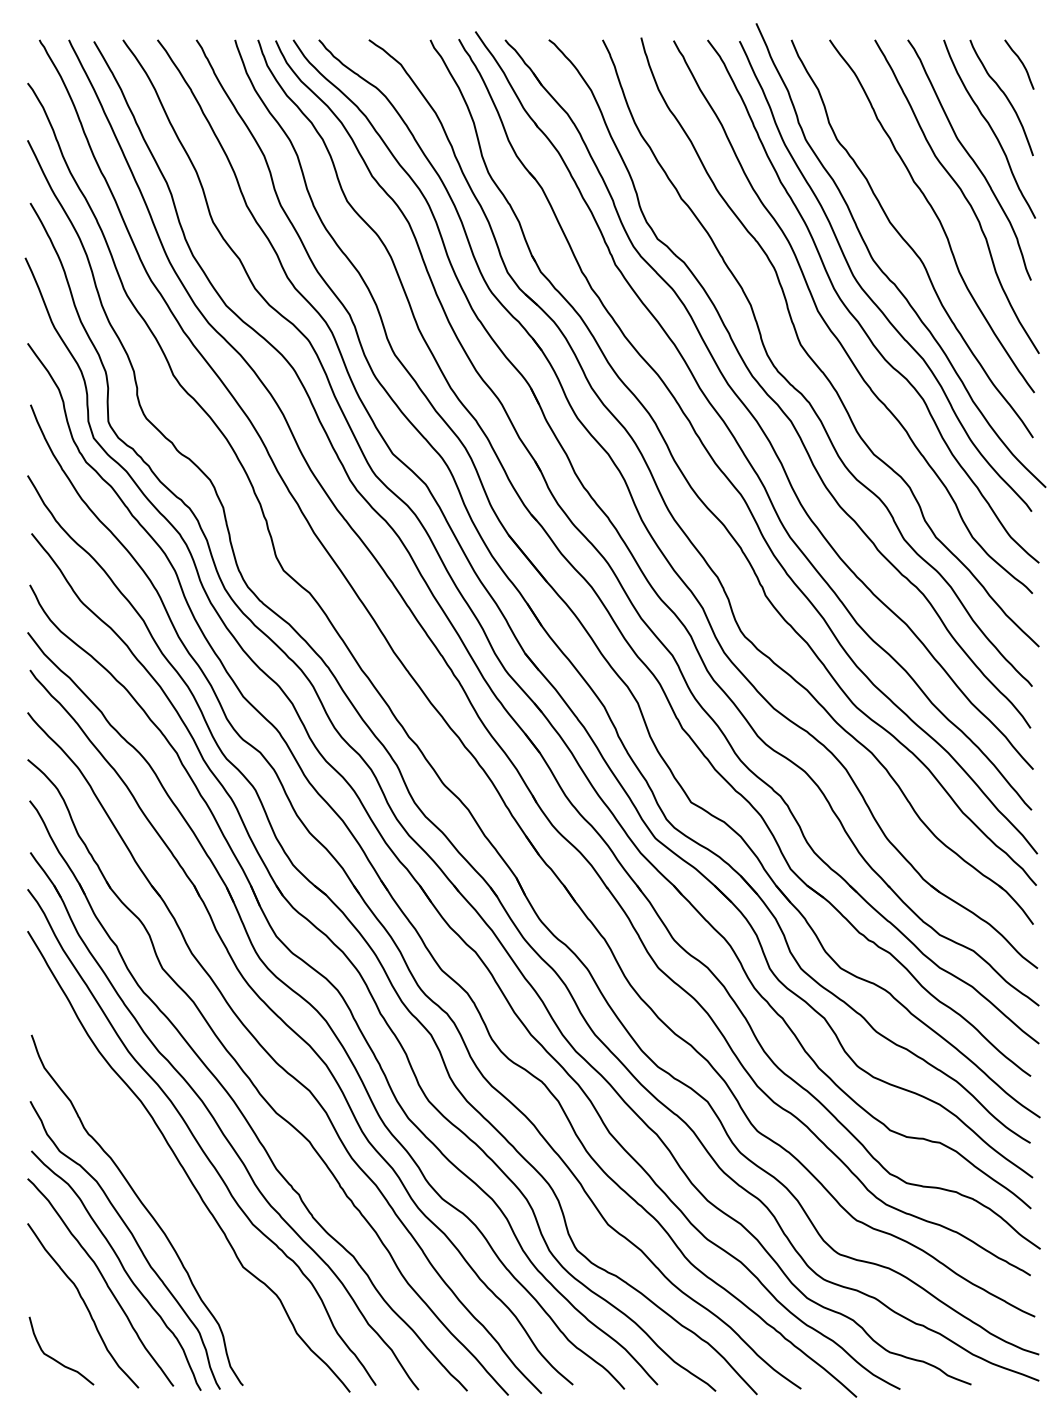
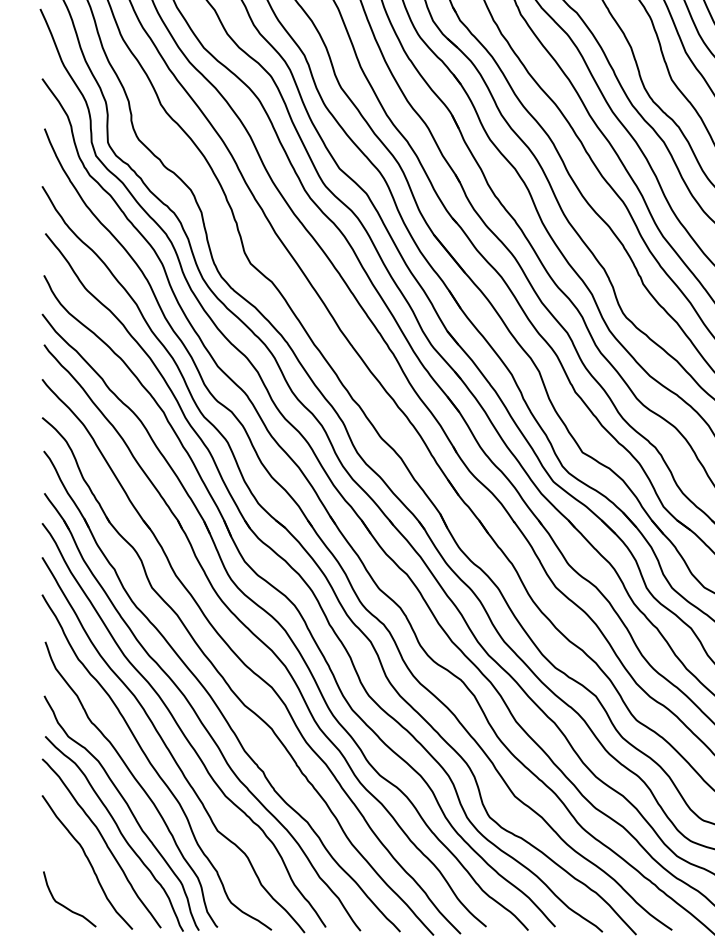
curve: (163, 1186) -> (152, 765), added

